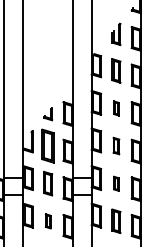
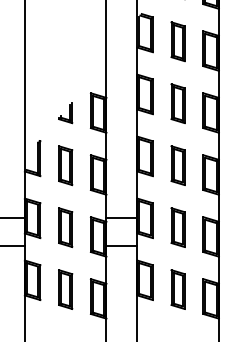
part: (116, 108) -> (178, 103), size x1.67
part: (48, 145) -> (66, 164), size x0.71
part: (116, 145) -> (178, 164), size x1.43
part: (116, 183) -> (178, 227), size x1.67
part: (48, 221) -> (66, 289), size x1.67

